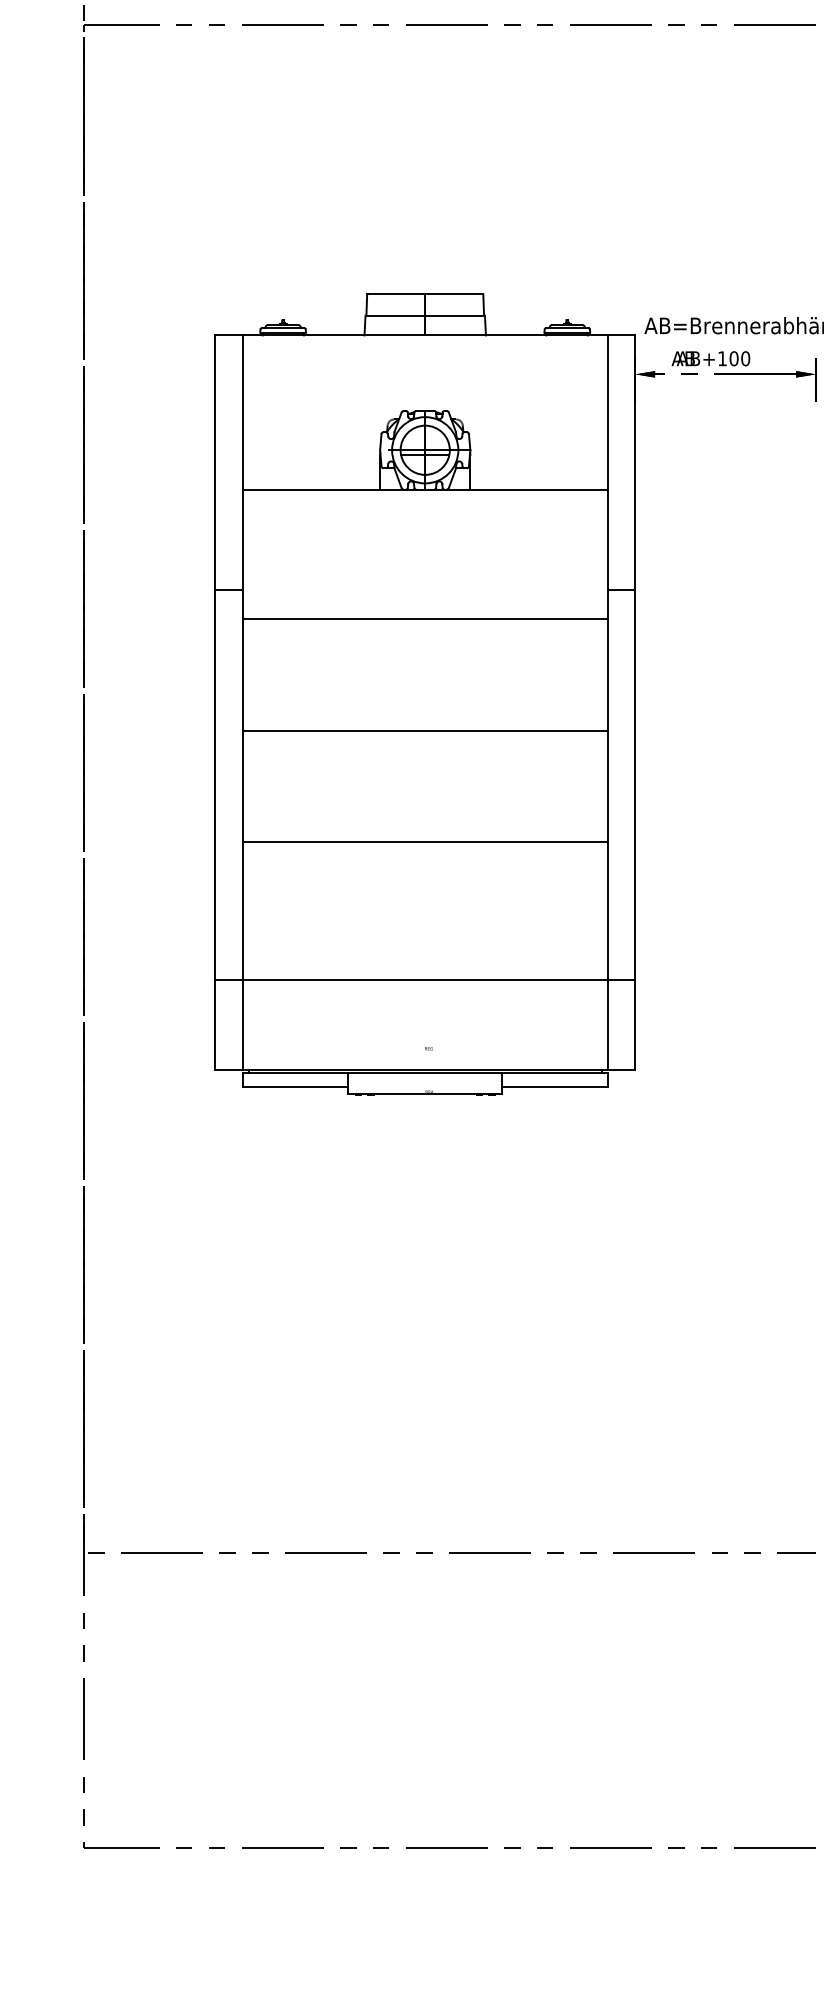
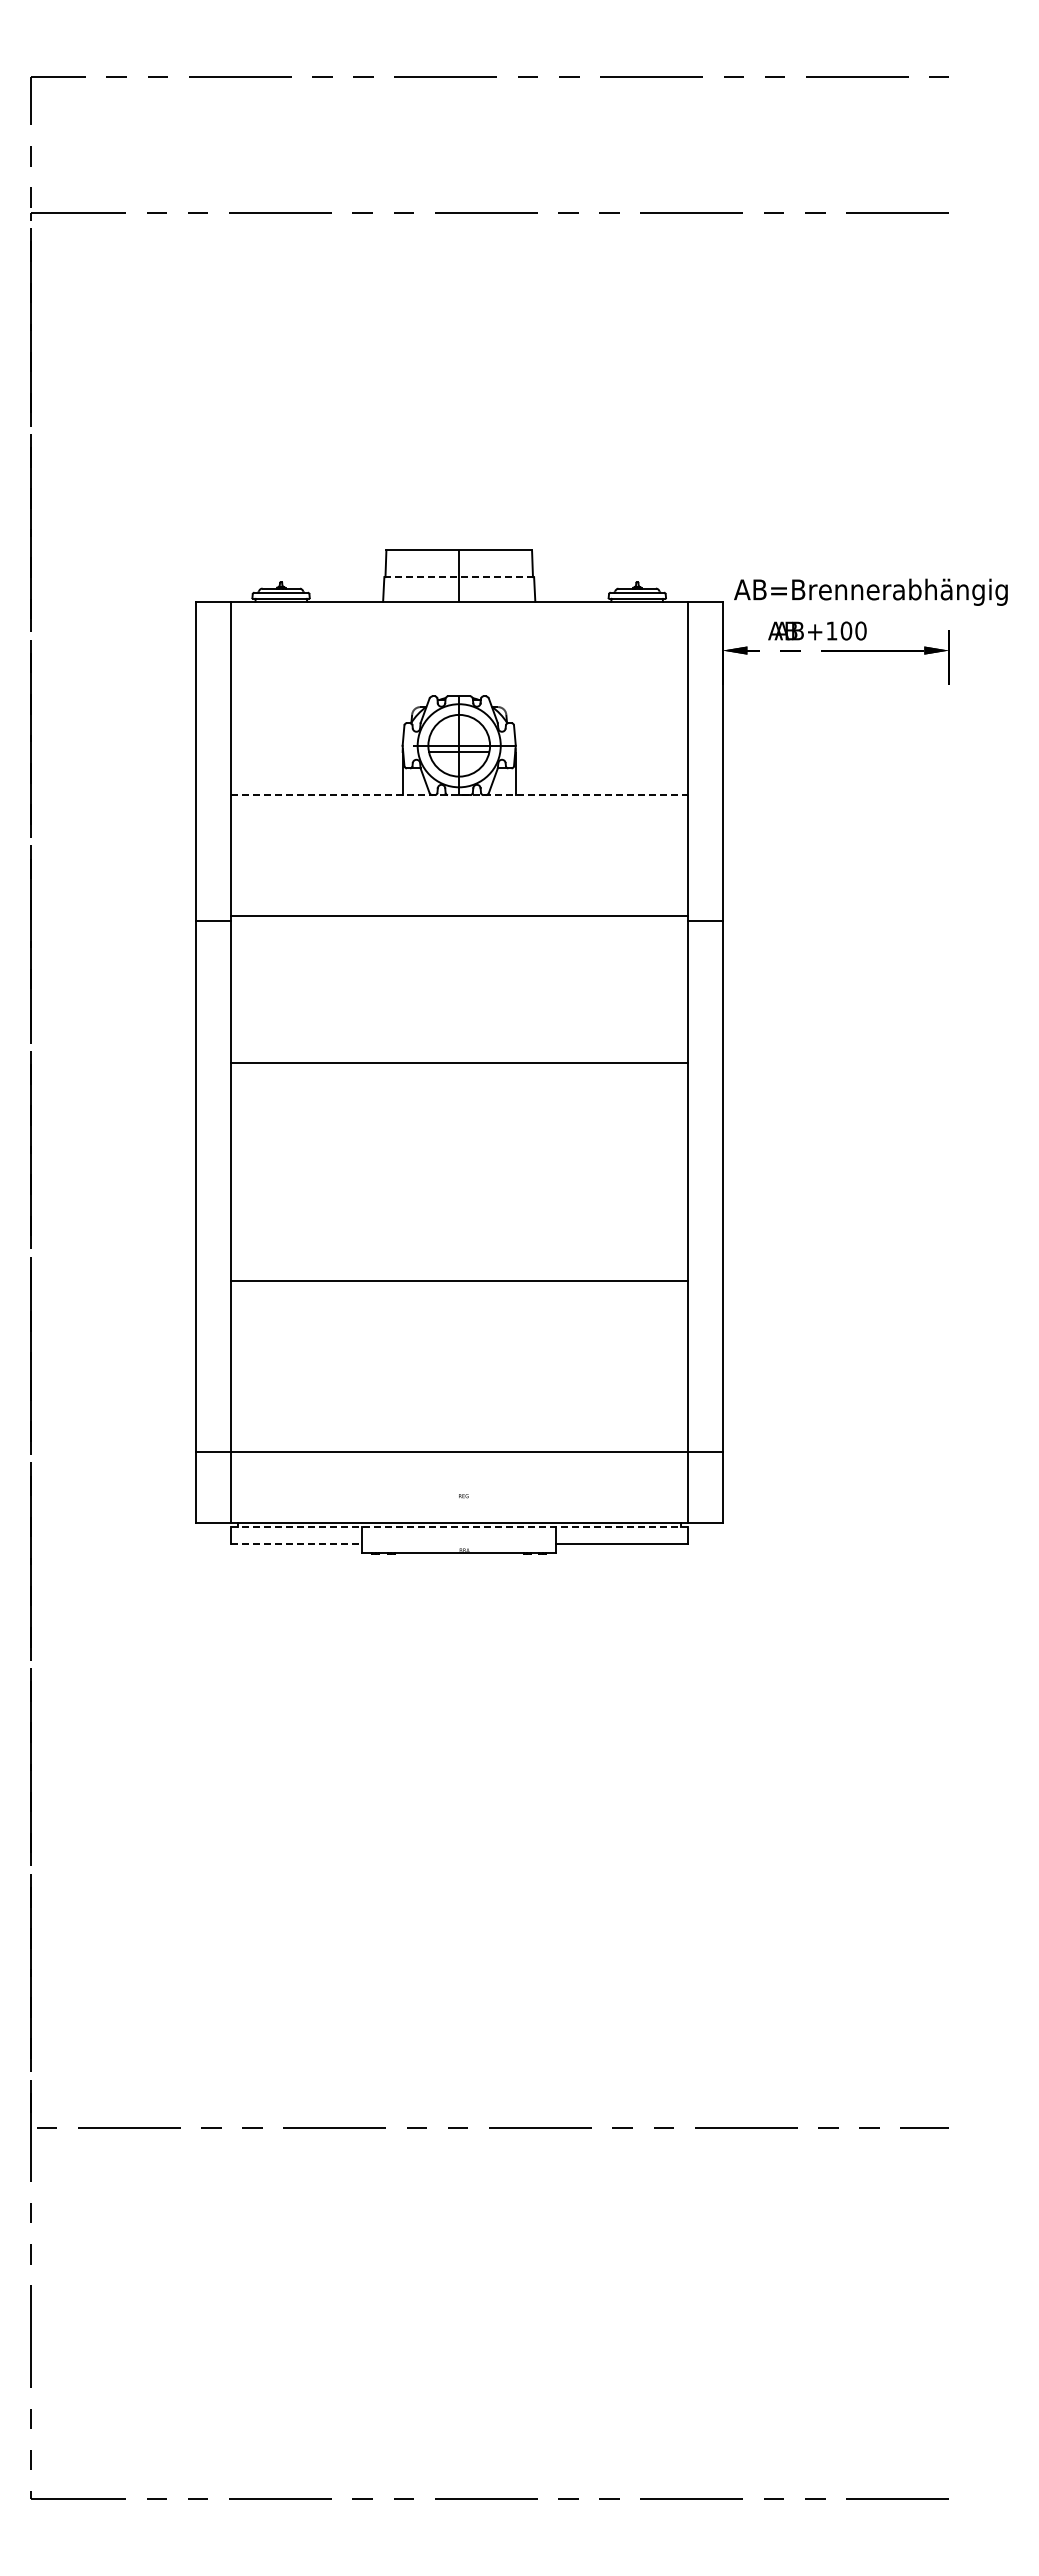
line: (425, 316) -> (459, 577), solid -> dashed
line: (425, 489) -> (459, 795), solid -> dashed
line: (424, 619) -> (458, 916), moved
line: (424, 730) -> (458, 1063), moved
line: (424, 841) -> (458, 1280), moved
line: (424, 980) -> (458, 1452), moved
line: (425, 1073) -> (459, 1527), solid -> dashed
line: (295, 1087) -> (296, 1544), solid -> dashed

